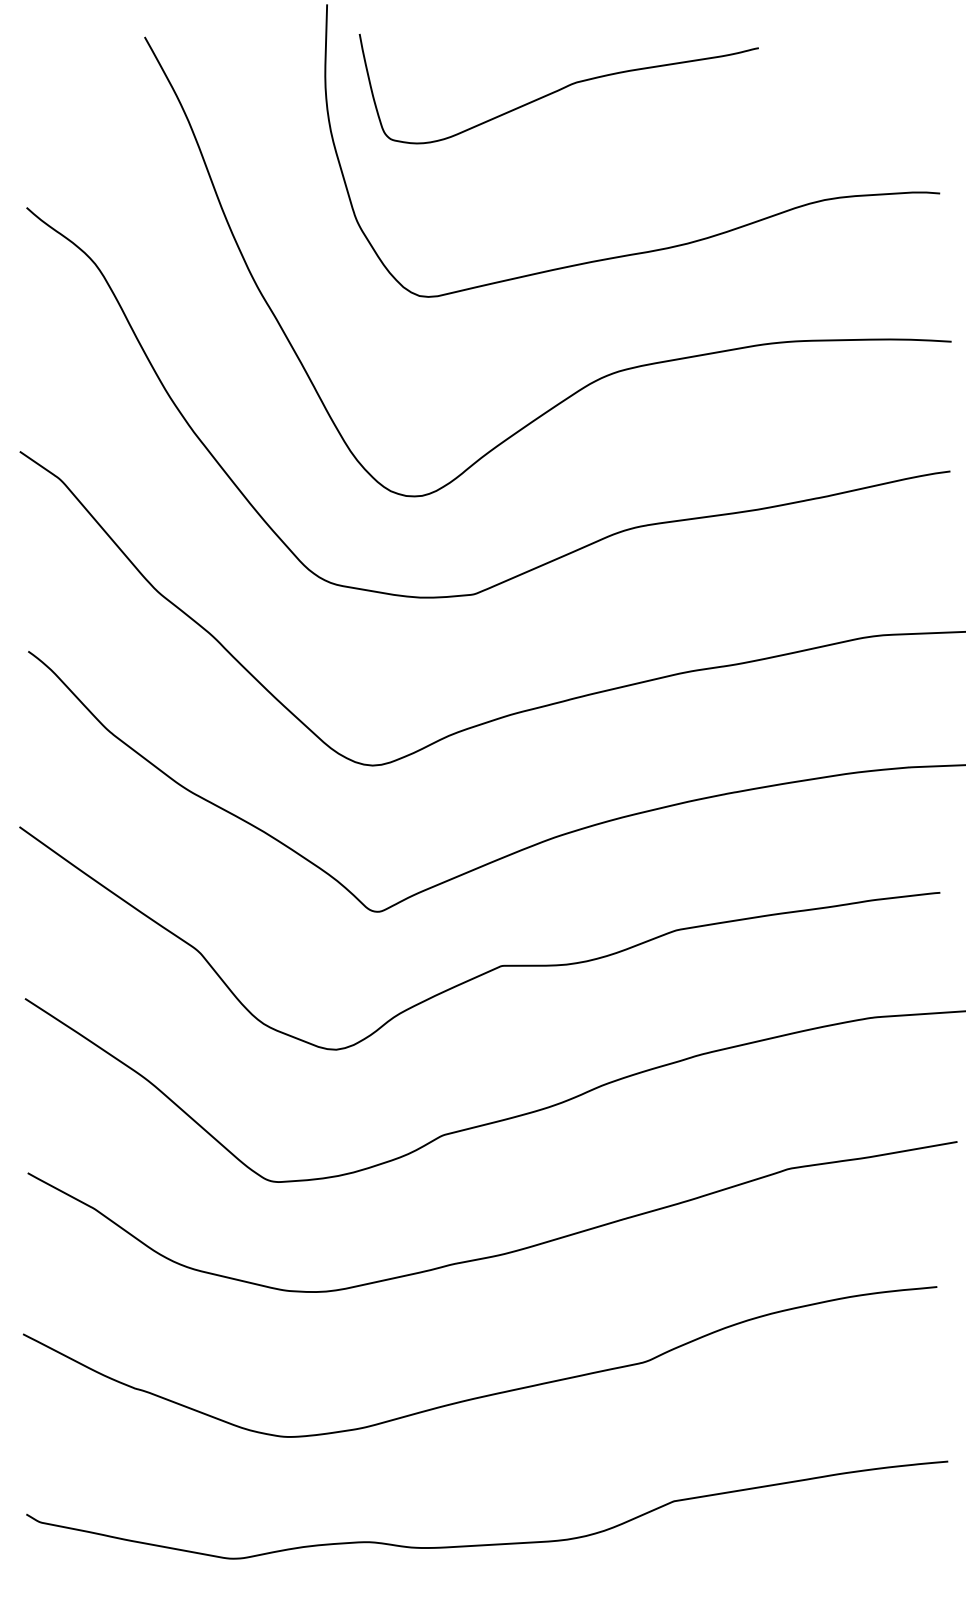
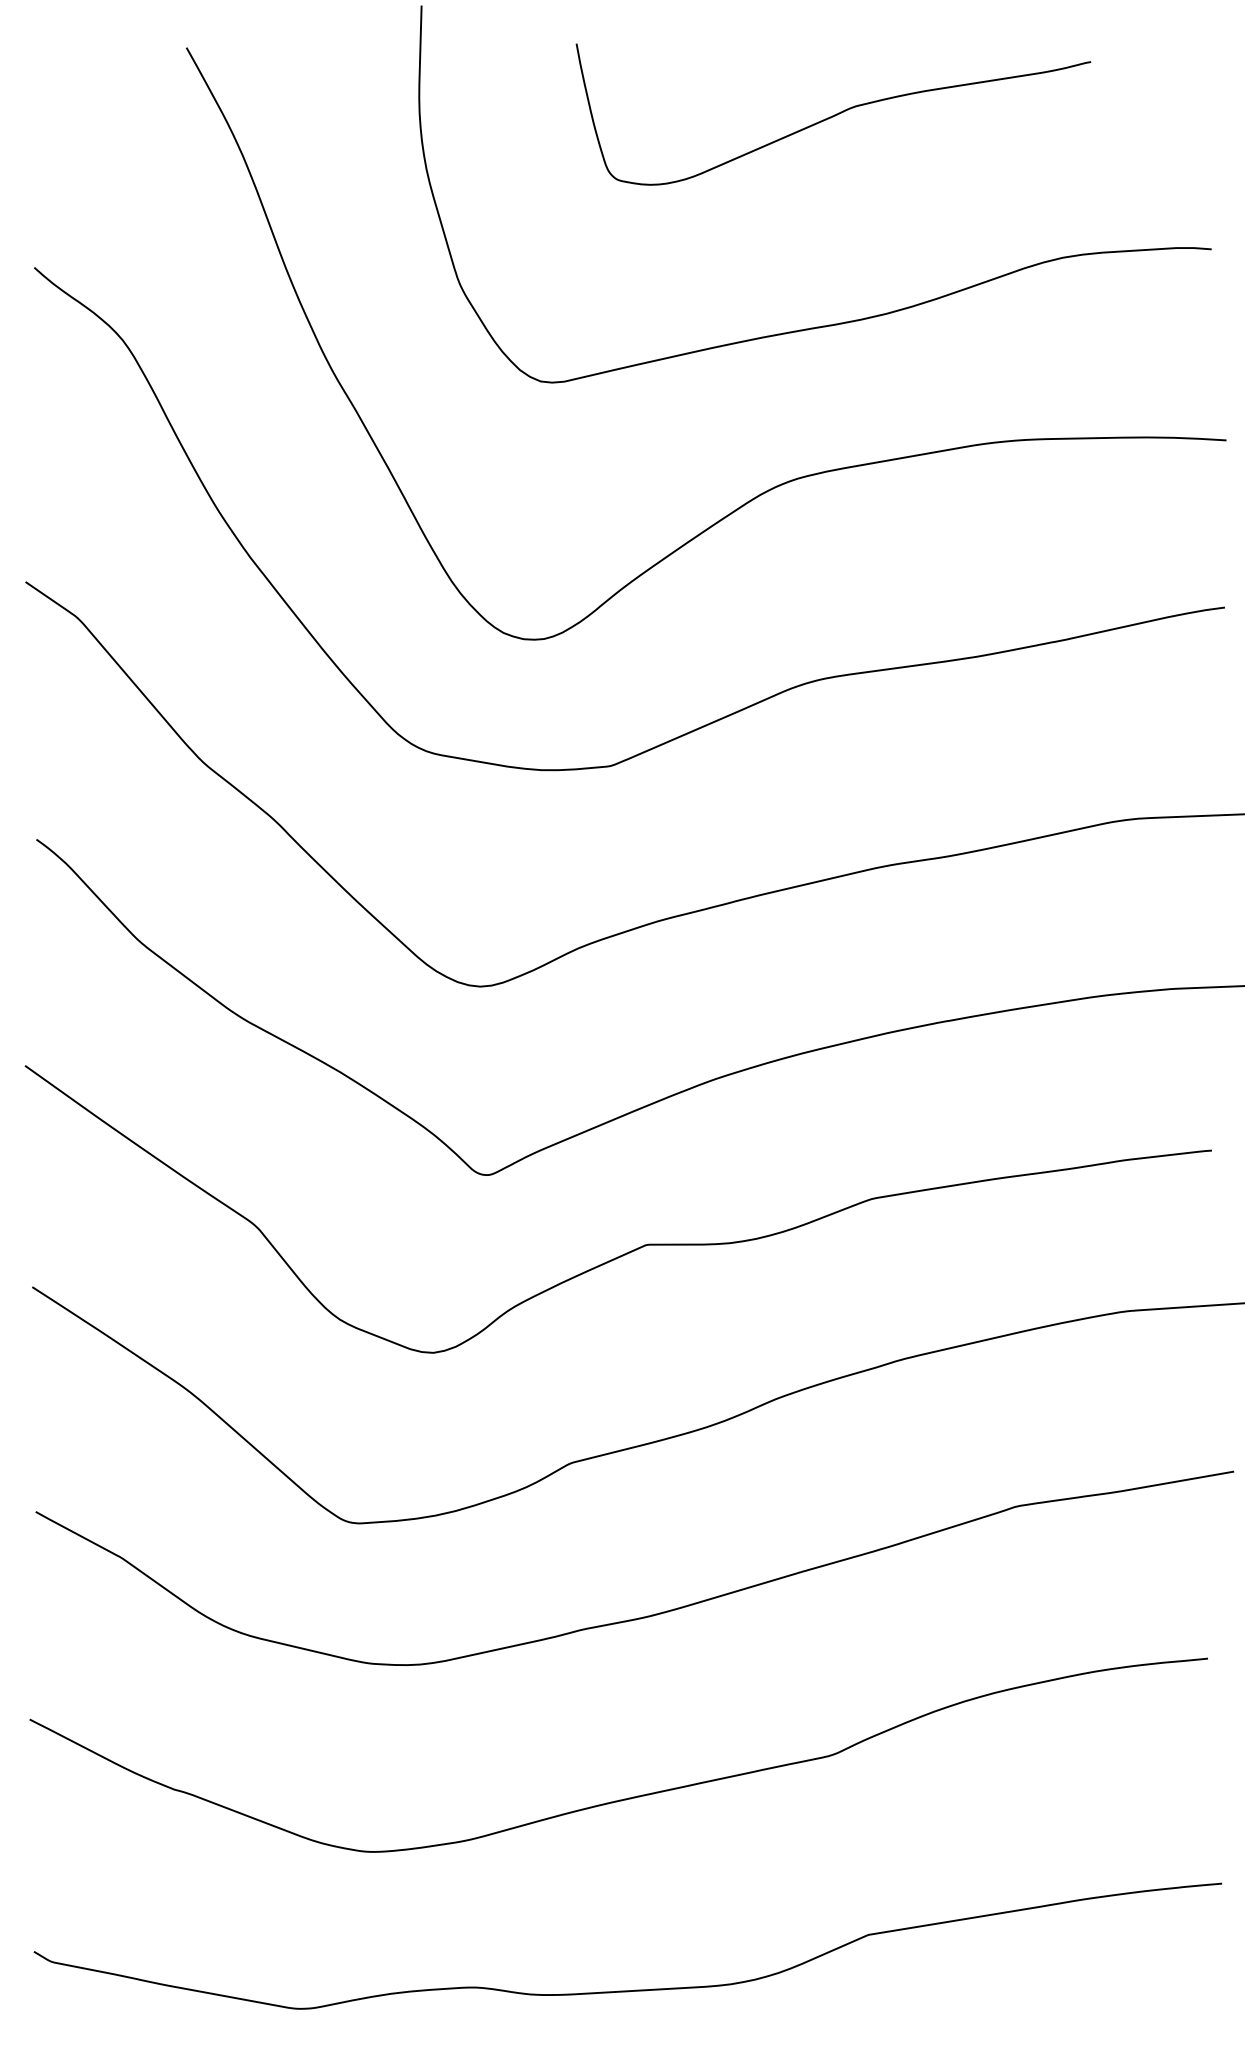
curve: (559, 88) -> (834, 114), moved

